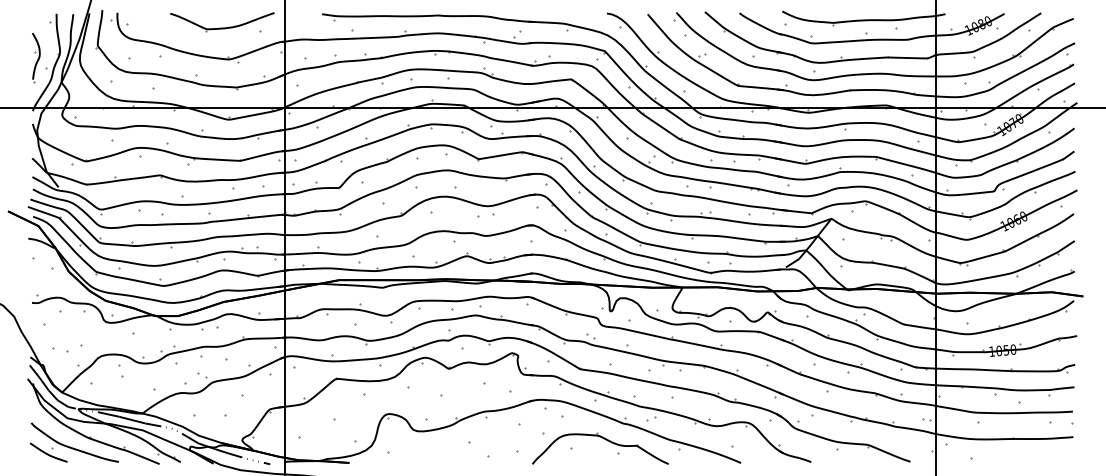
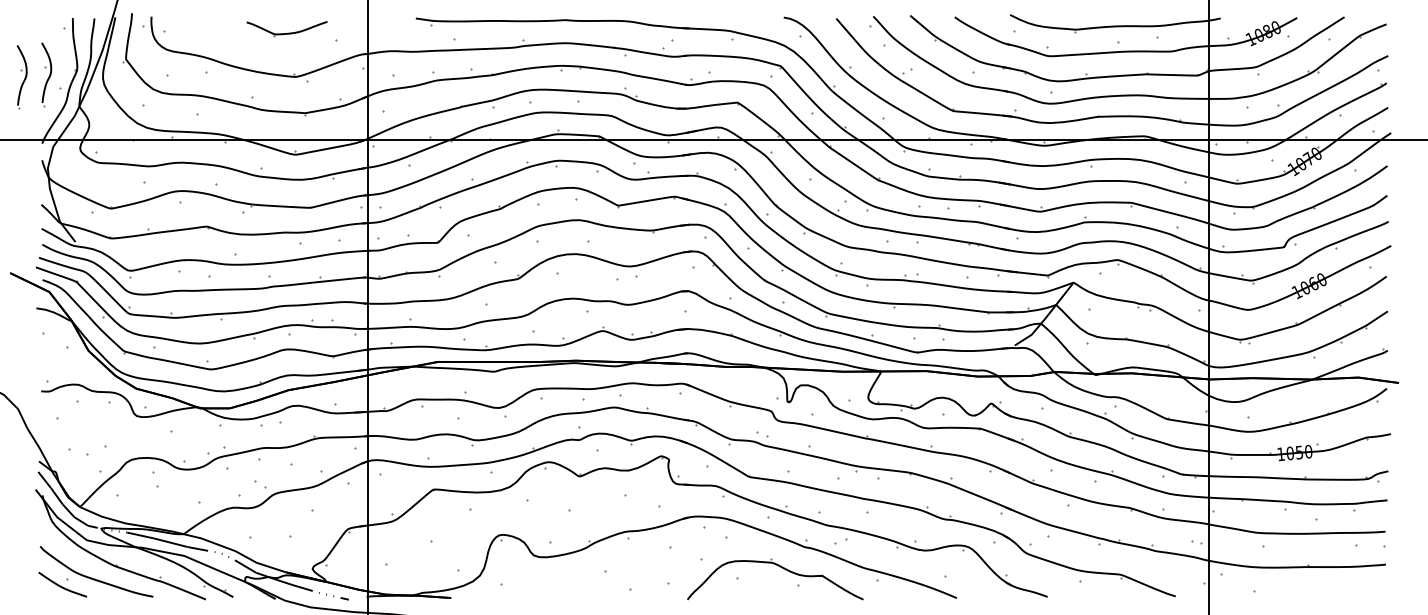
part: (222, 22) -> (287, 29), size x0.6
part: (17, 59) -> (22, 76), added

